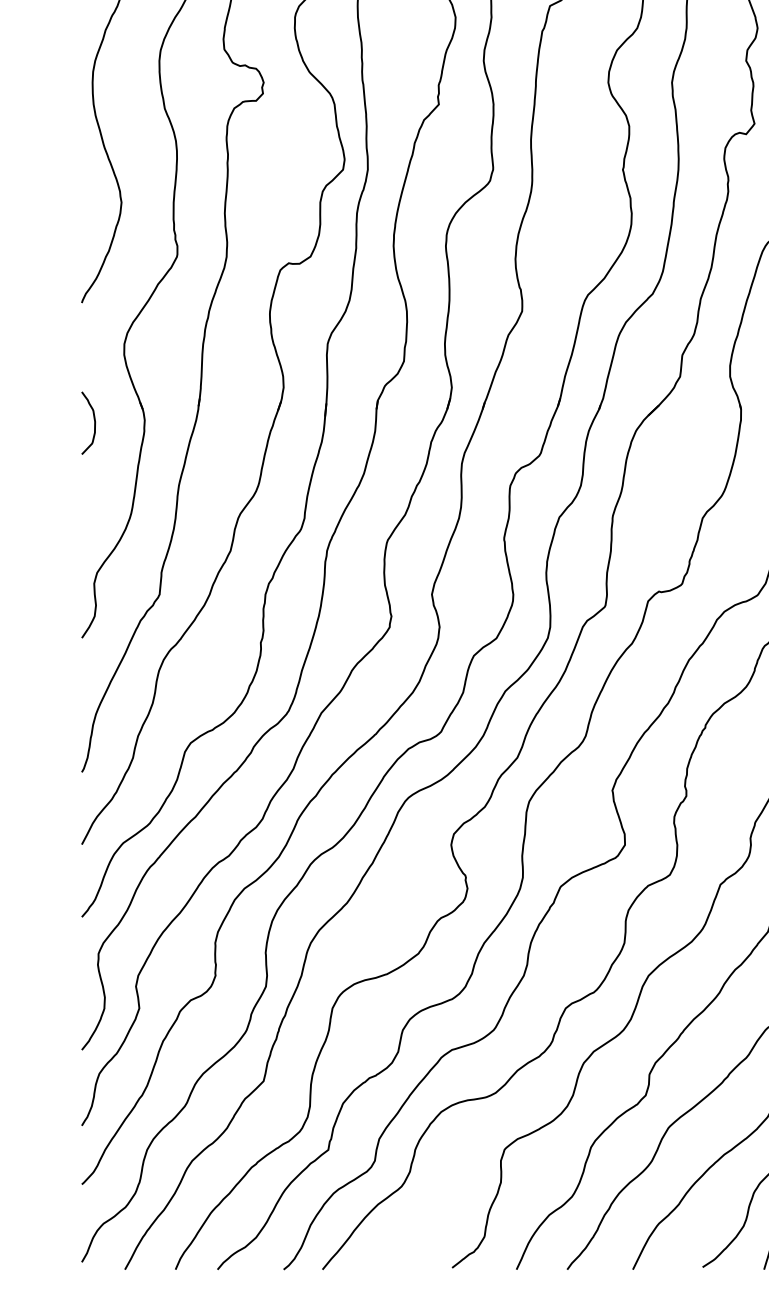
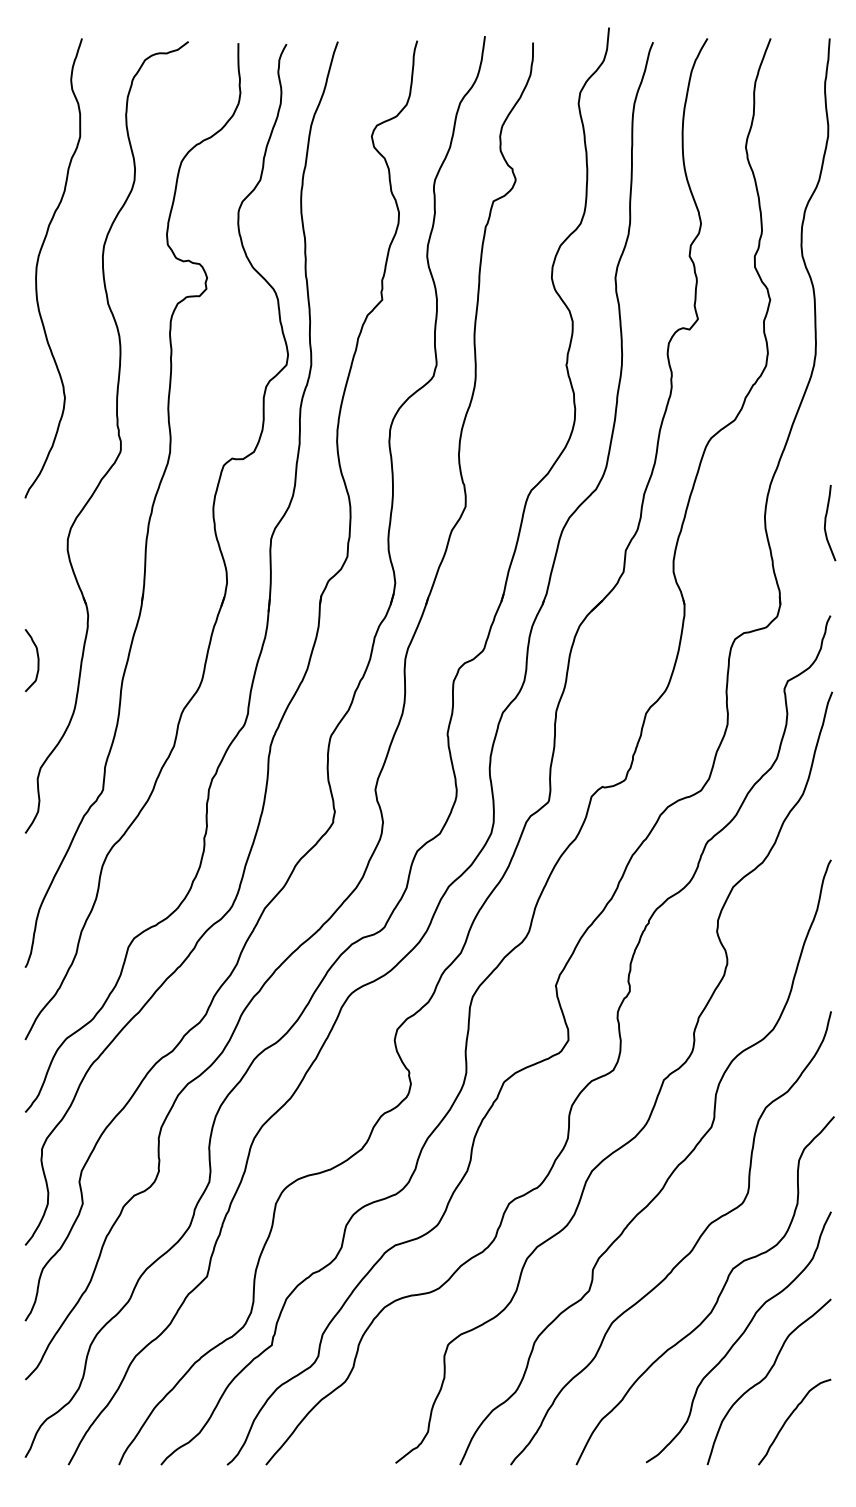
curve: (94, 423) -> (37, 660), moved

